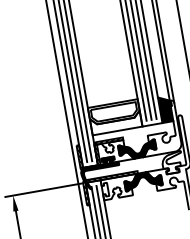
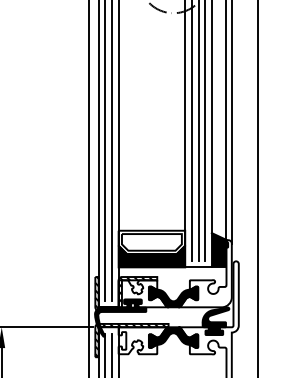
fill: (115, 122) -> (151, 256), added
fill: (172, 162) -> (215, 320), added

